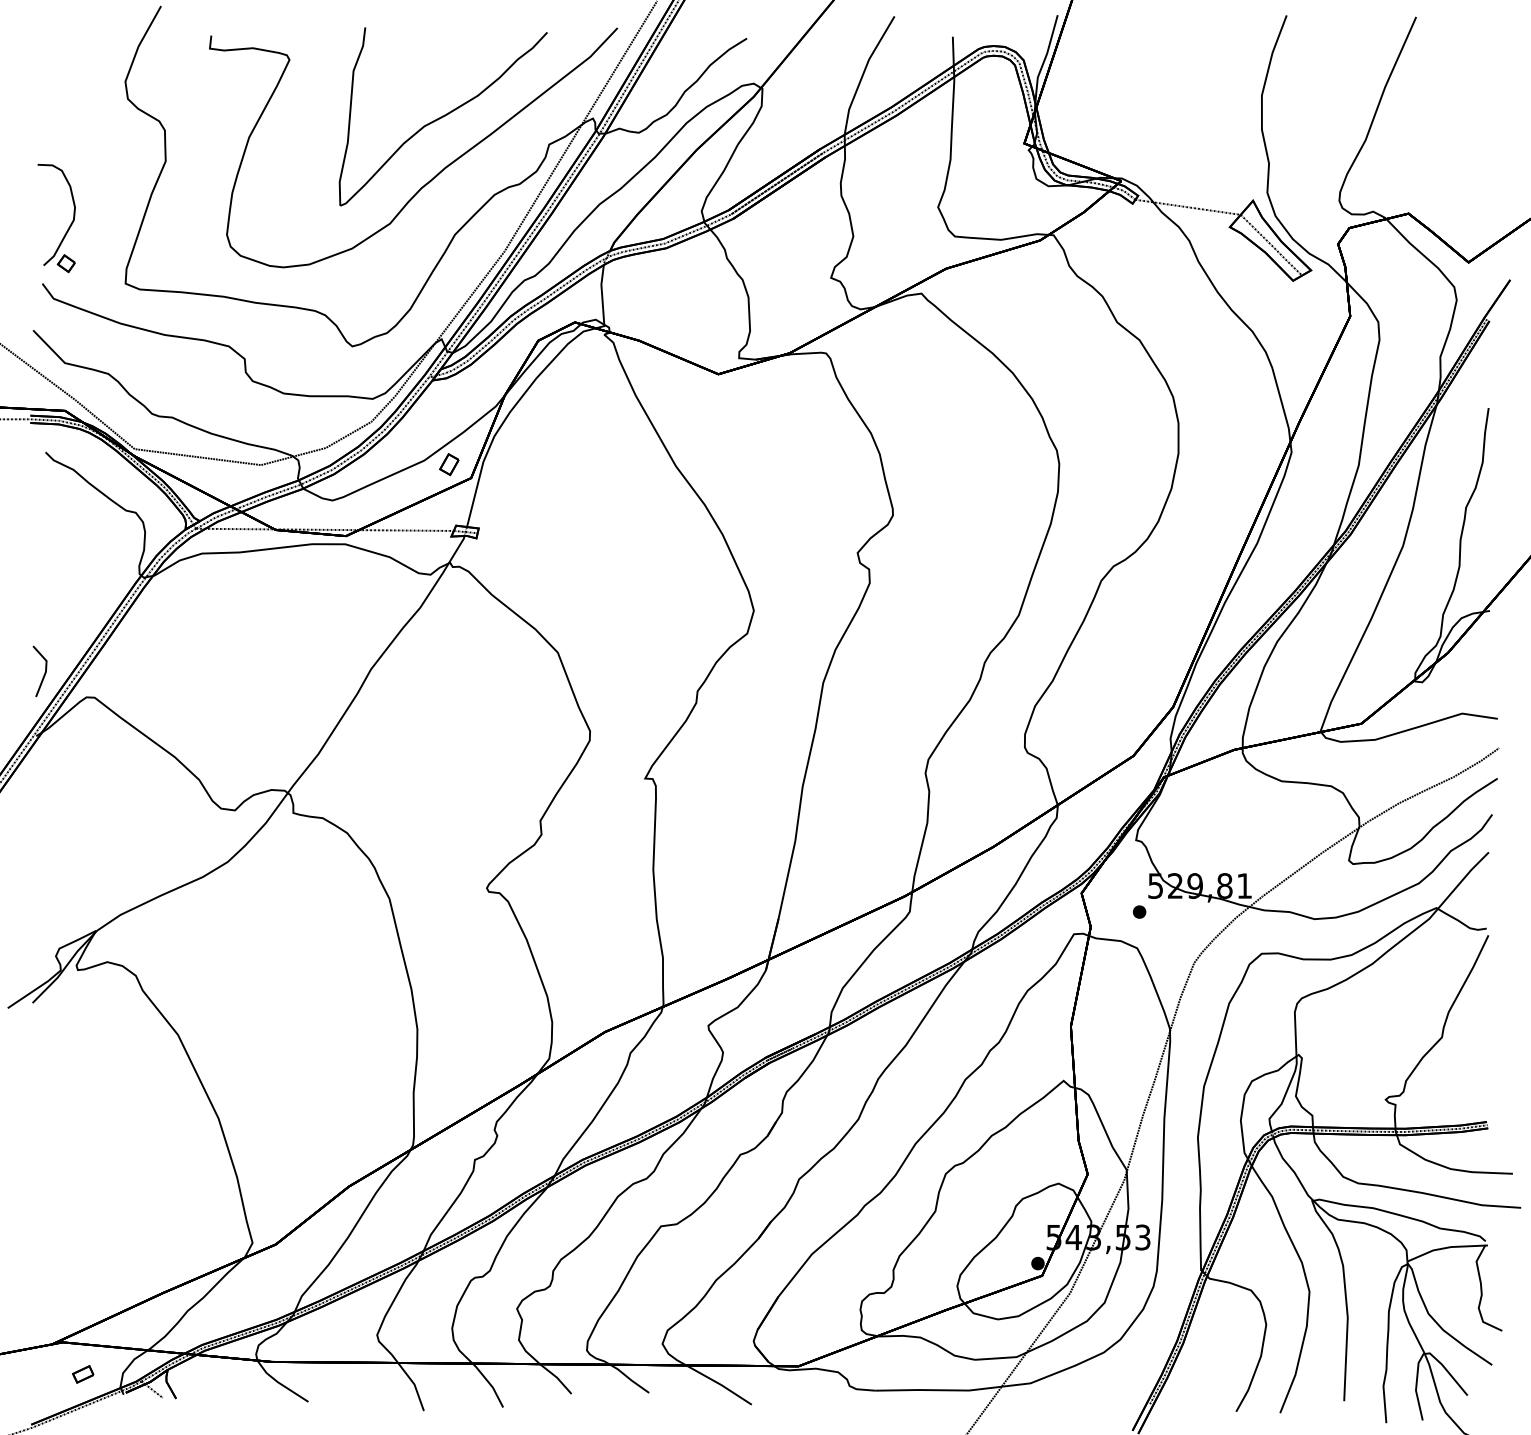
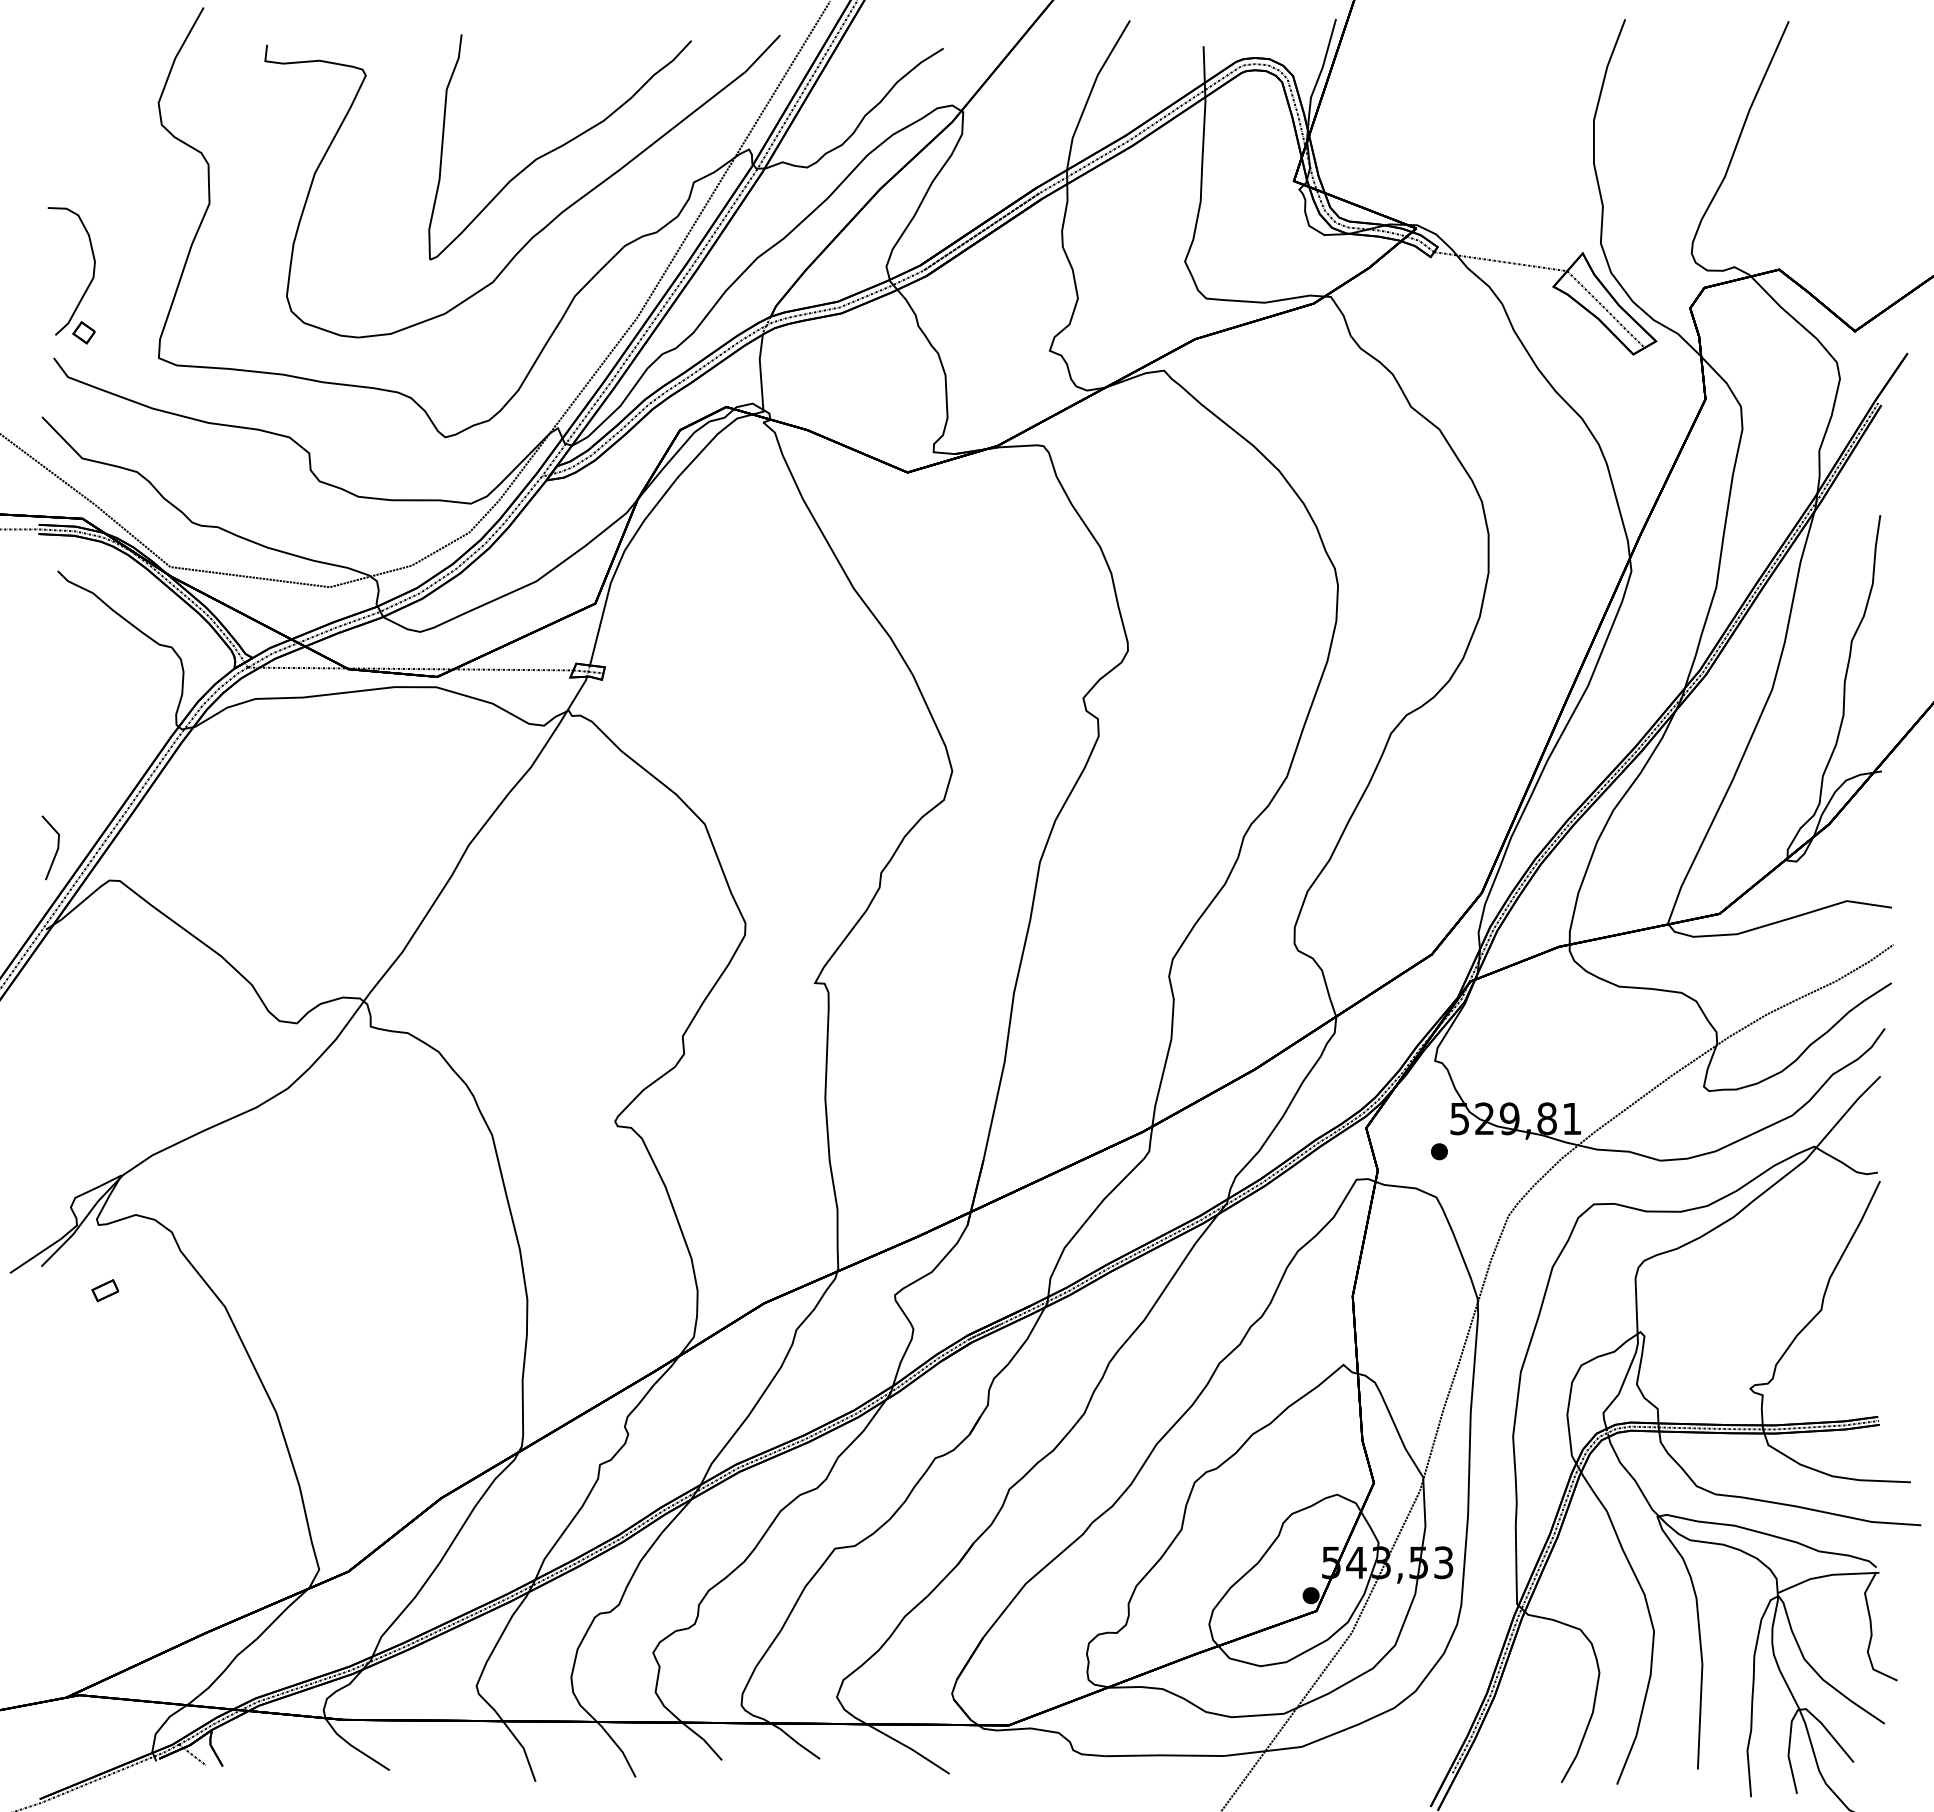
part: (449, 464) -> (567, 586), removed
part: (83, 1374) -> (105, 1290), moved

